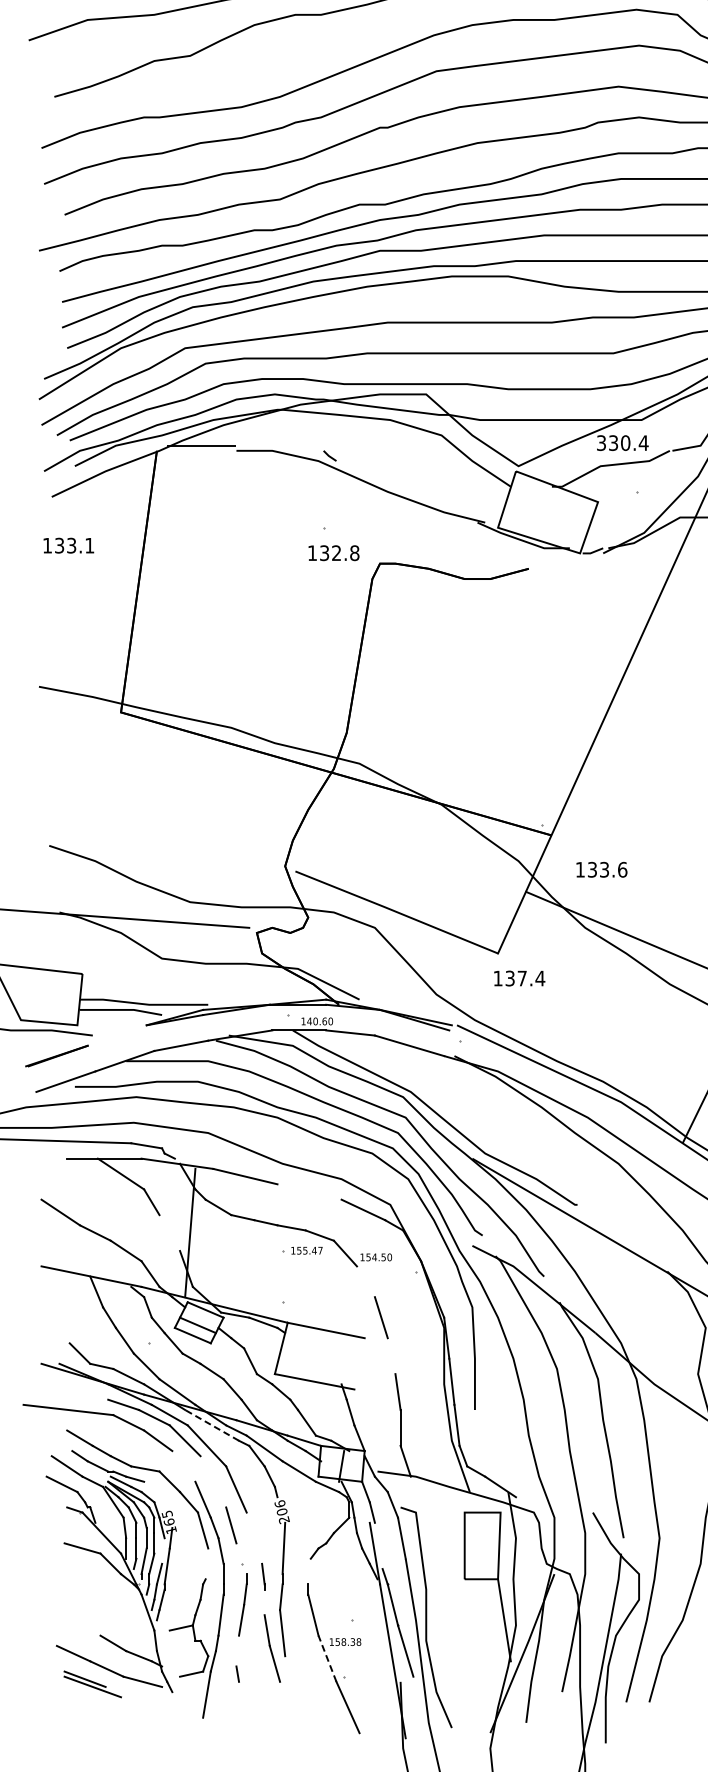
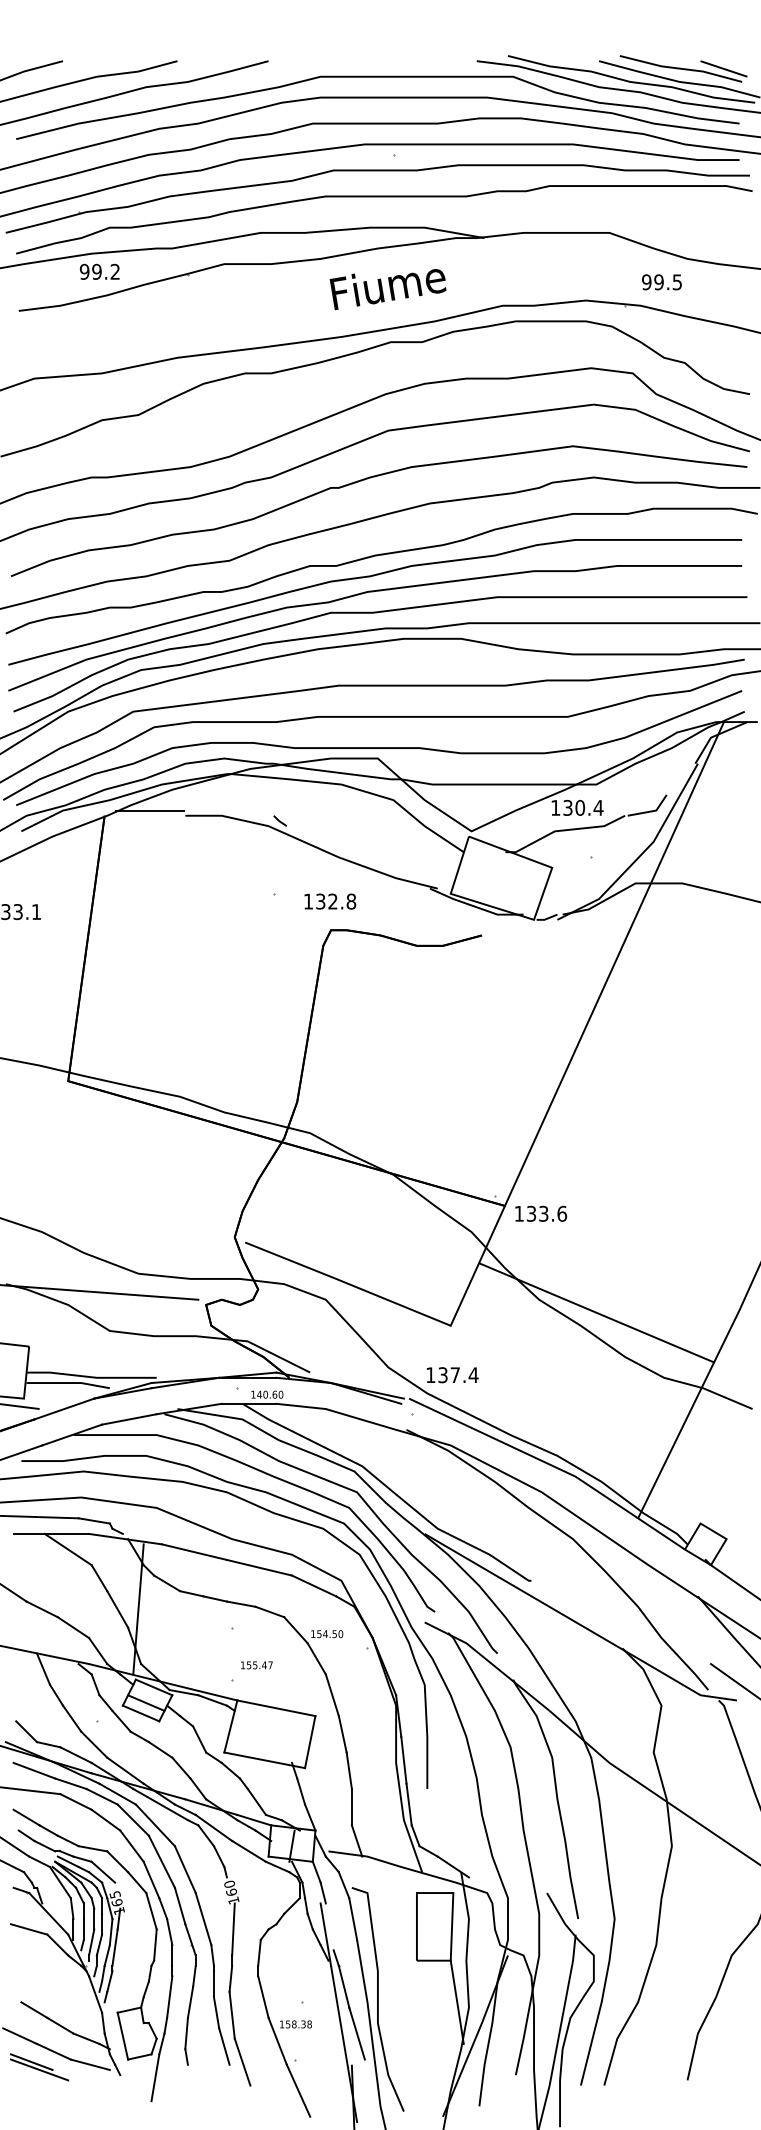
text: (601, 442) -> (555, 807), 330.4 -> 130.4
text: (334, 553) -> (330, 901), moved
text: (602, 869) -> (541, 1213), moved
text: (519, 978) -> (452, 1375), moved
line: (117, 1035) -> (64, 1408), added
line: (309, 1191) -> (259, 1567), added
line: (169, 1233) -> (117, 1609), added
text: (306, 1250) -> (256, 1665), moved
line: (365, 1281) -> (316, 1658), added
line: (391, 1356) -> (342, 1734), added
line: (359, 1364) -> (310, 1742), added
line: (87, 1391) -> (34, 1770), added
line: (211, 1425) -> (160, 1804), dashed -> solid
line: (183, 1465) -> (131, 1845), added
line: (212, 1481) -> (161, 1861), added
line: (155, 1491) -> (103, 1871), added
text: (281, 1512) -> (231, 1892), 206 -> 160
line: (254, 1538) -> (203, 1919), added
line: (162, 1551) -> (110, 1932), added
line: (241, 1558) -> (190, 1939), added
line: (207, 1563) -> (155, 1944), added
line: (309, 1571) -> (259, 1952), added
line: (264, 1602) -> (213, 1984), added
line: (87, 1627) -> (34, 2009), added
line: (237, 1651) -> (186, 2033), added
line: (174, 1653) -> (122, 2035), added
line: (327, 1657) -> (277, 2040), dashed -> solid
line: (292, 1678) -> (242, 2061), added

